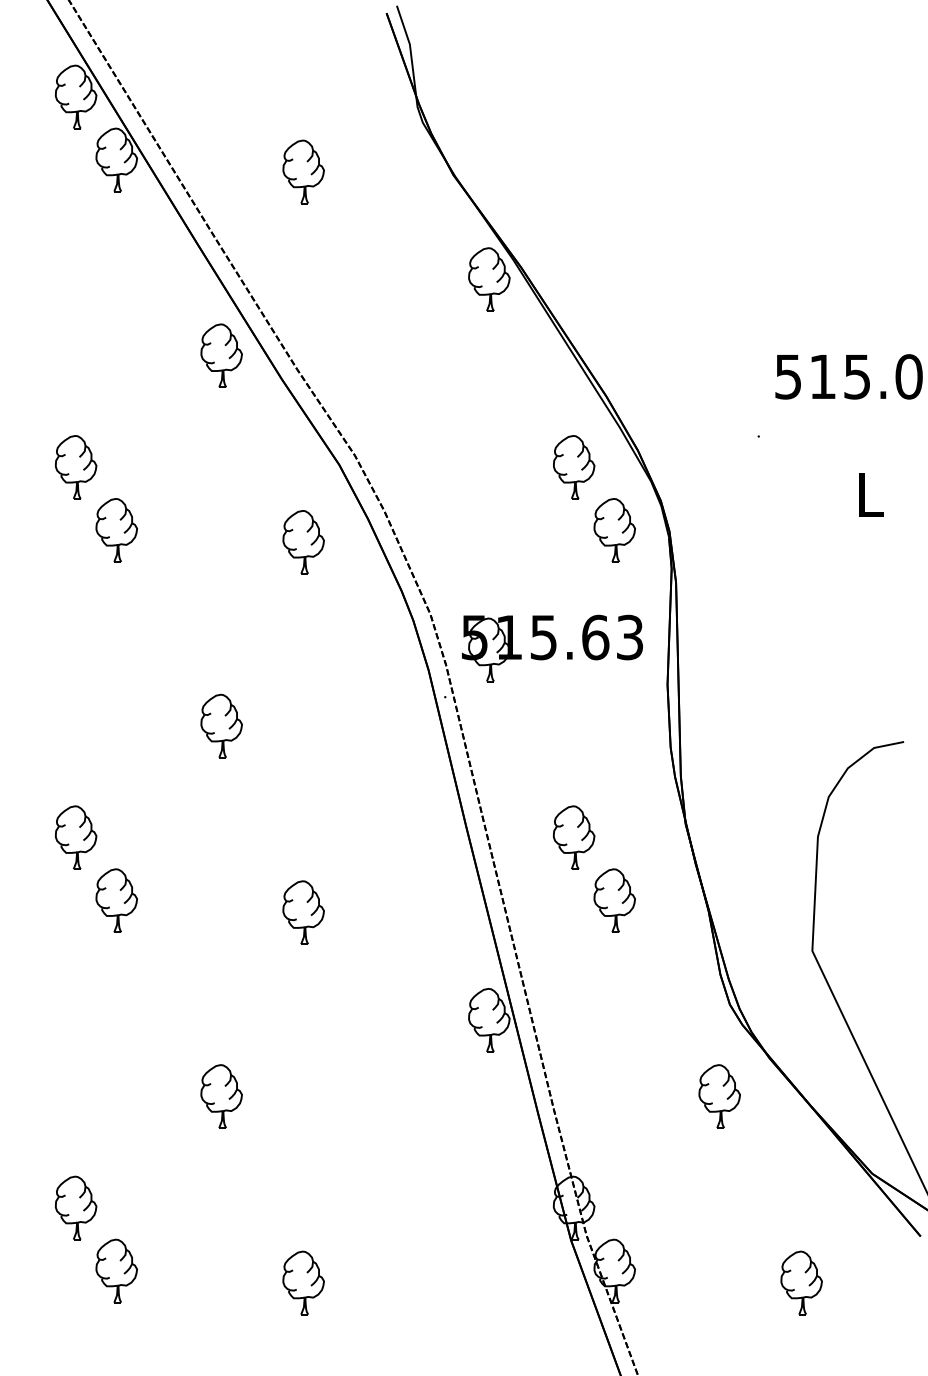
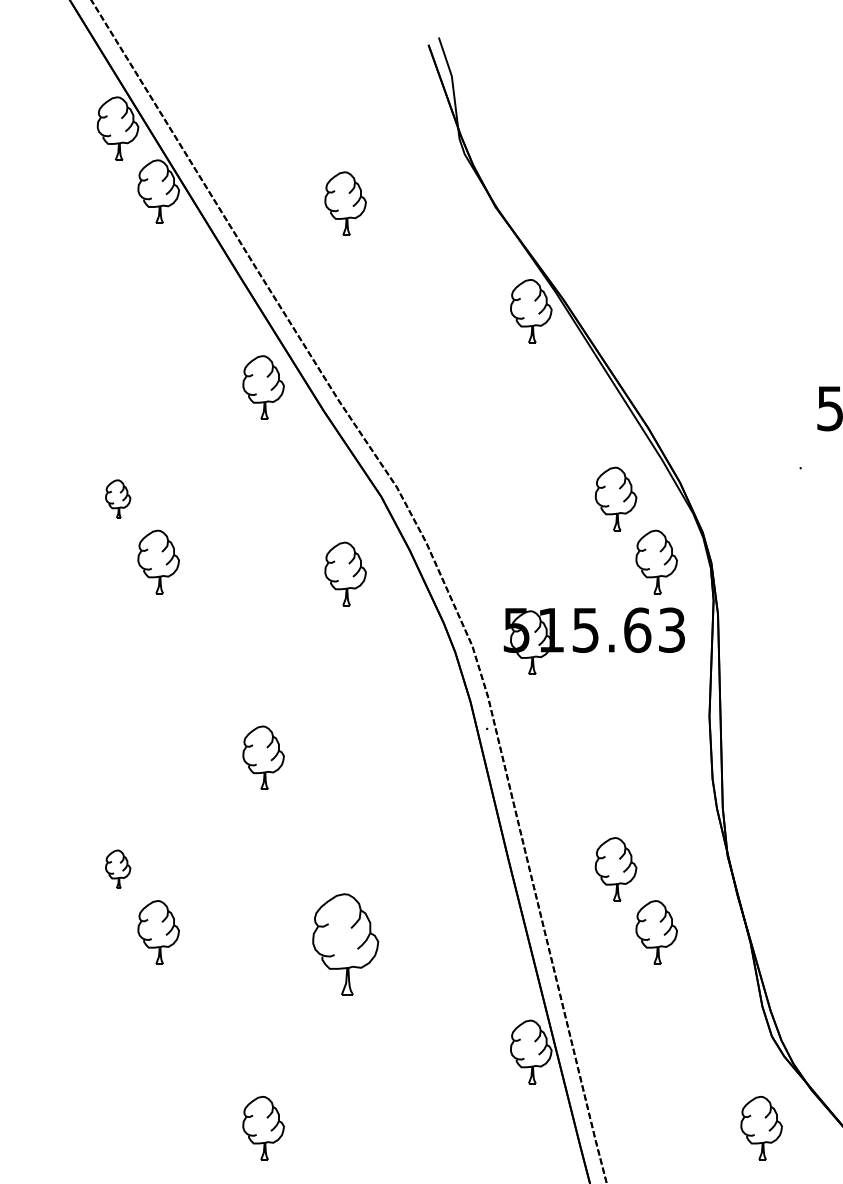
part: (76, 467) -> (118, 499), size x0.6
part: (552, 648) -> (594, 641), moved
part: (76, 837) -> (118, 869), size x0.6
part: (303, 912) -> (345, 944), size x1.6

